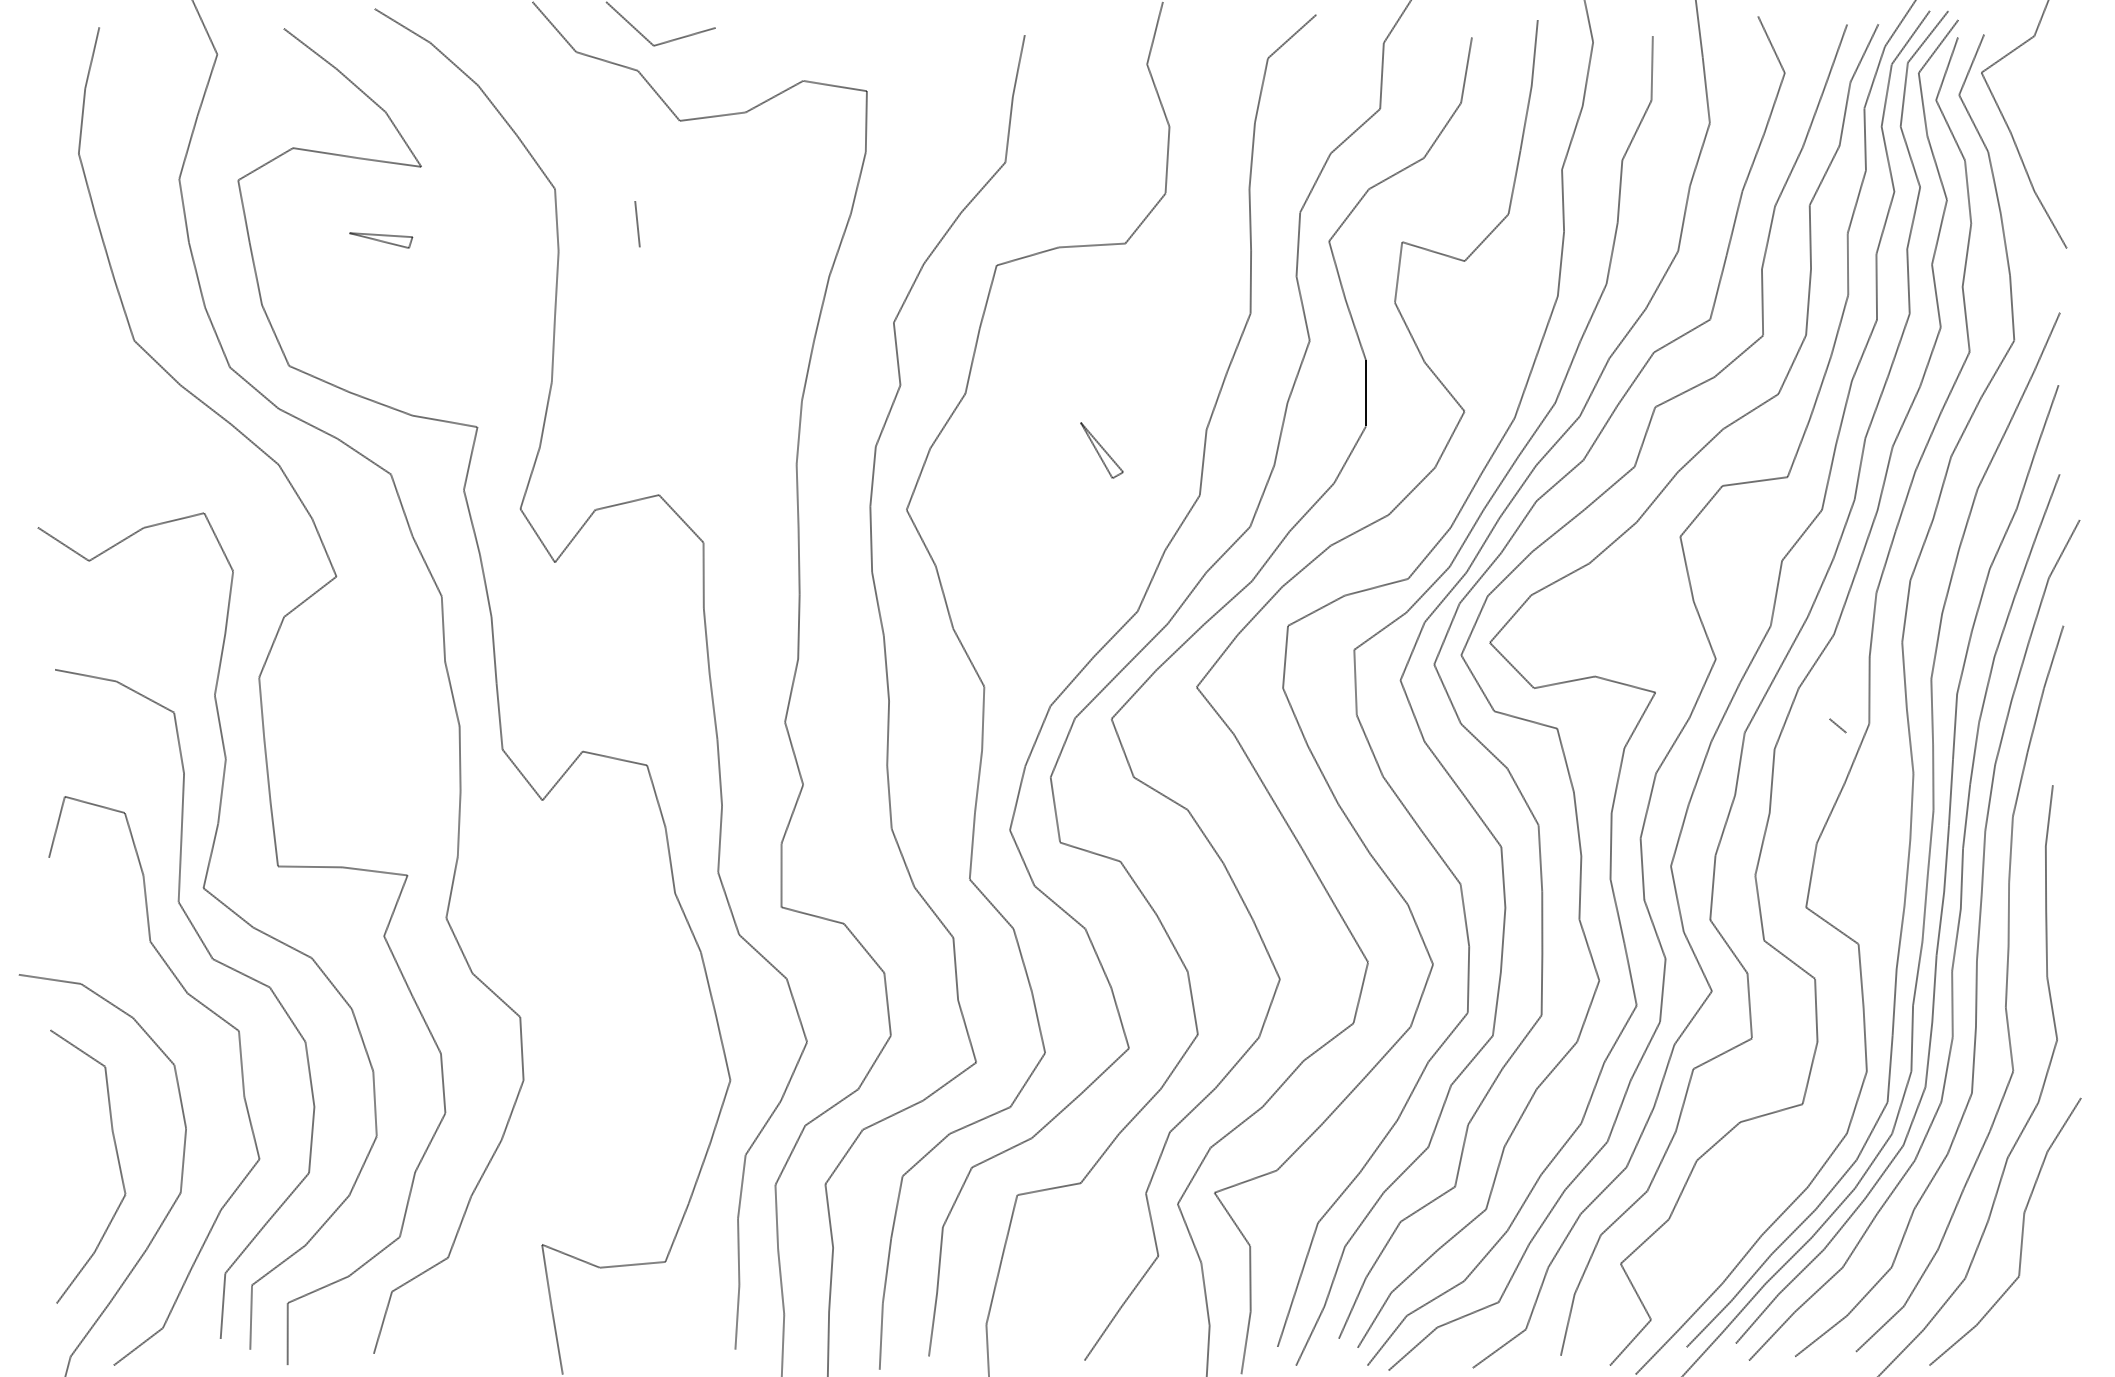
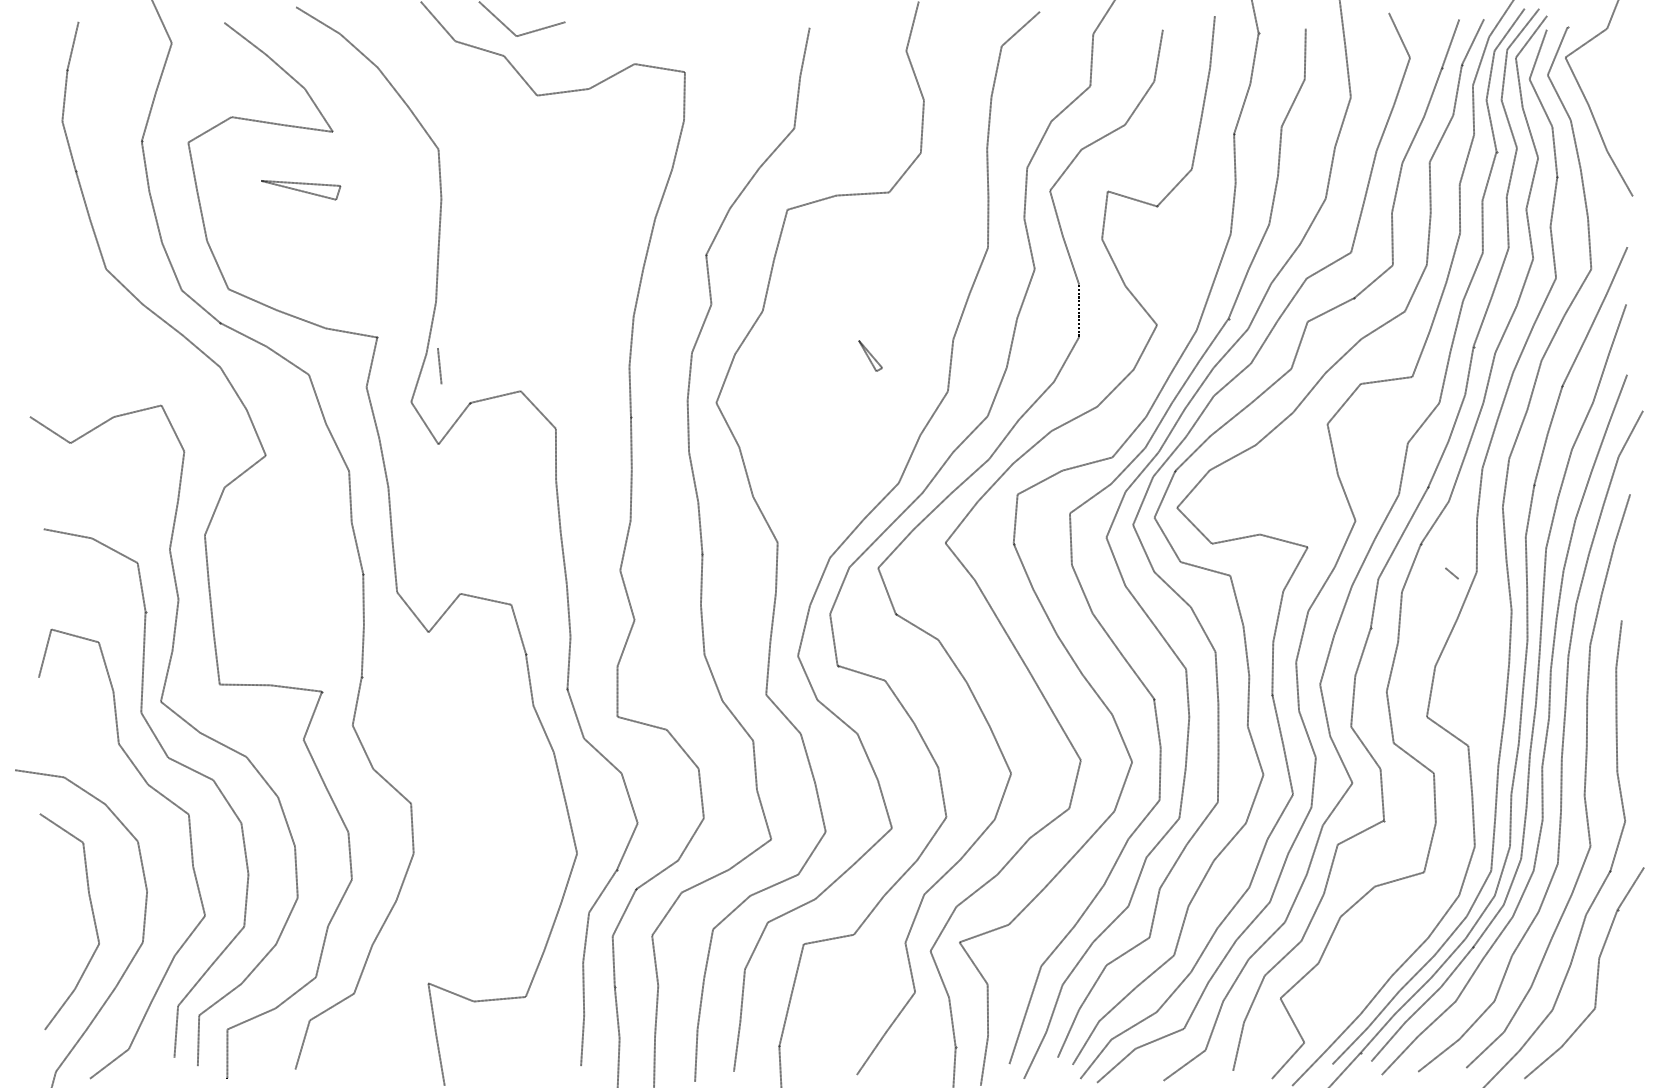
line: (637, 224) -> (439, 366), moved
part: (381, 239) -> (301, 189), size x1.6
part: (1101, 449) -> (870, 355), size x0.7

